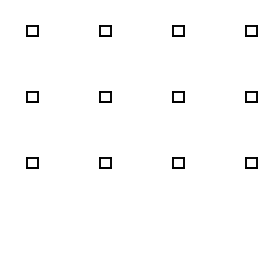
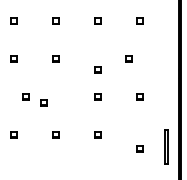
part: (177, 30) -> (97, 69), moved
part: (250, 30) -> (128, 58), moved
part: (31, 96) -> (25, 96), moved
part: (104, 96) -> (43, 102), moved
part: (250, 162) -> (139, 148), moved

